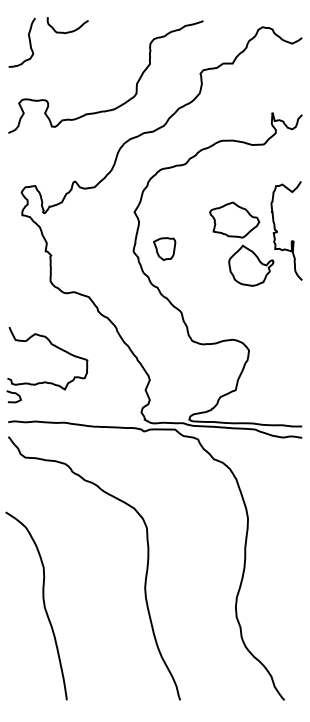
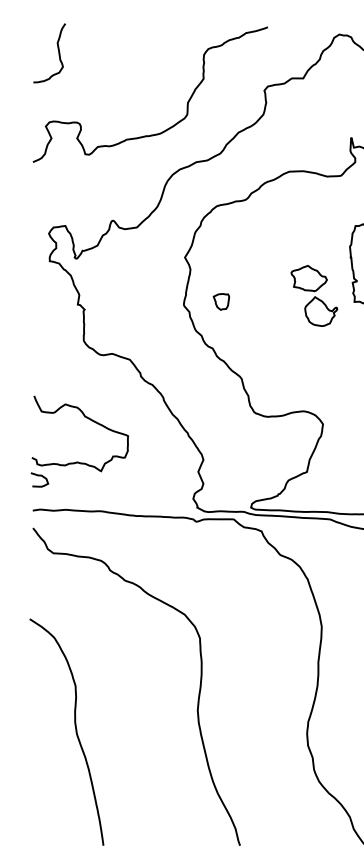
curve: (67, 31) -> (104, 39), removed
part: (241, 243) -> (313, 295), size x0.6
part: (164, 248) -> (221, 301), size x0.6

